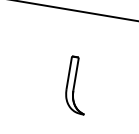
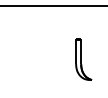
part: (77, 85) -> (83, 59), moved

